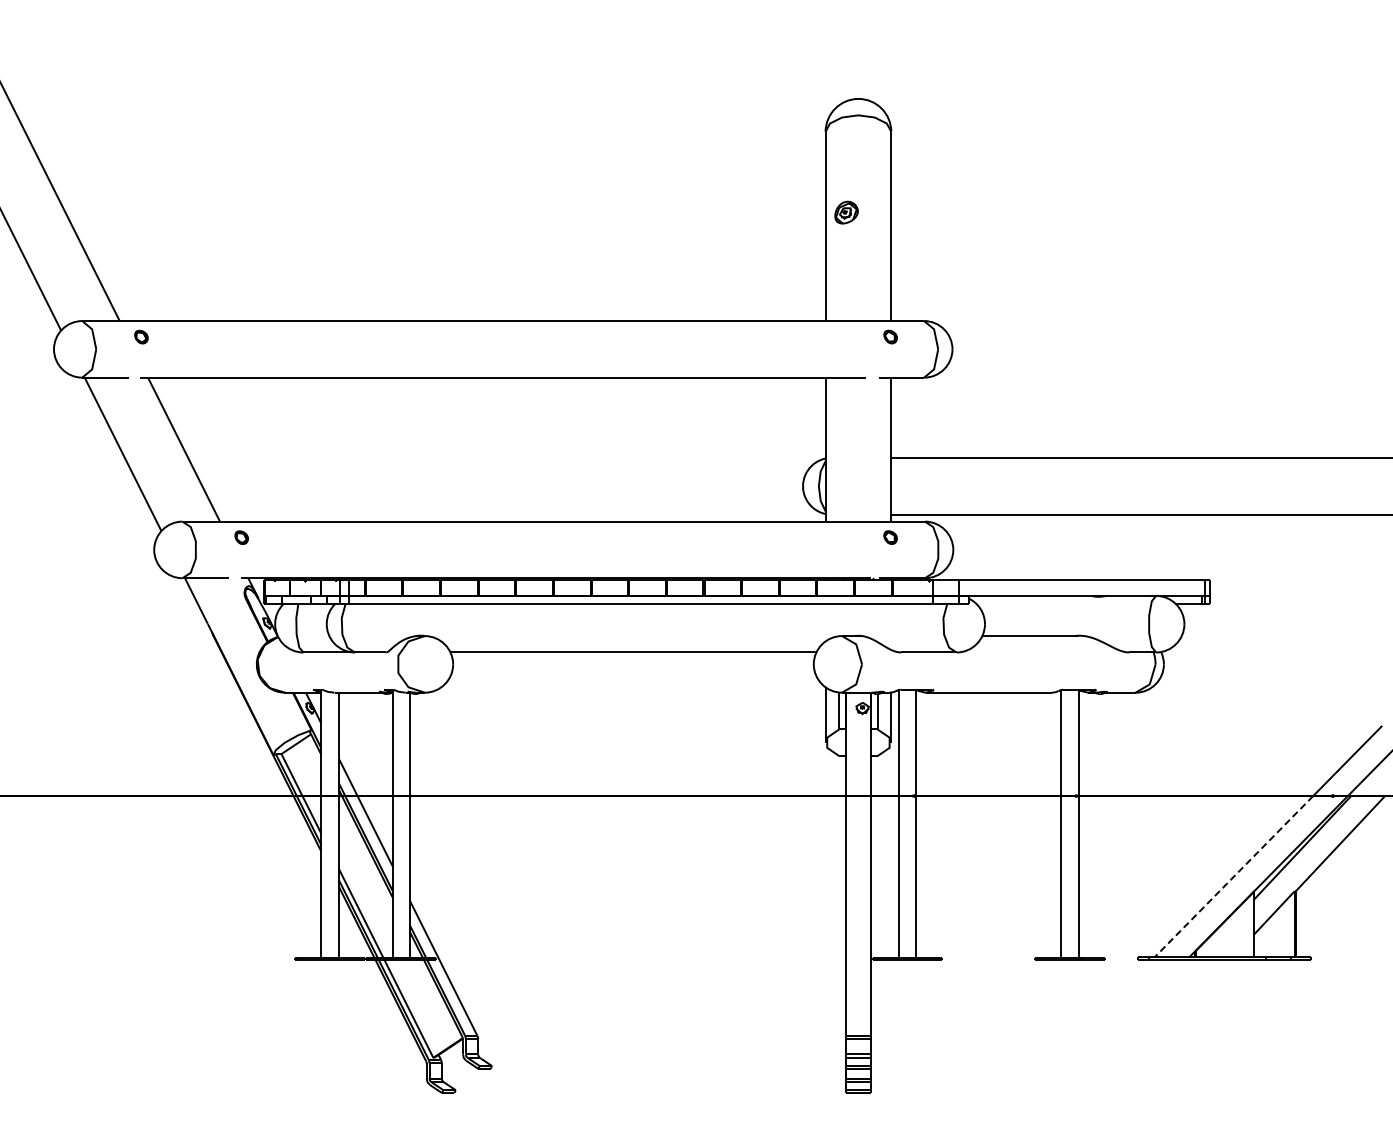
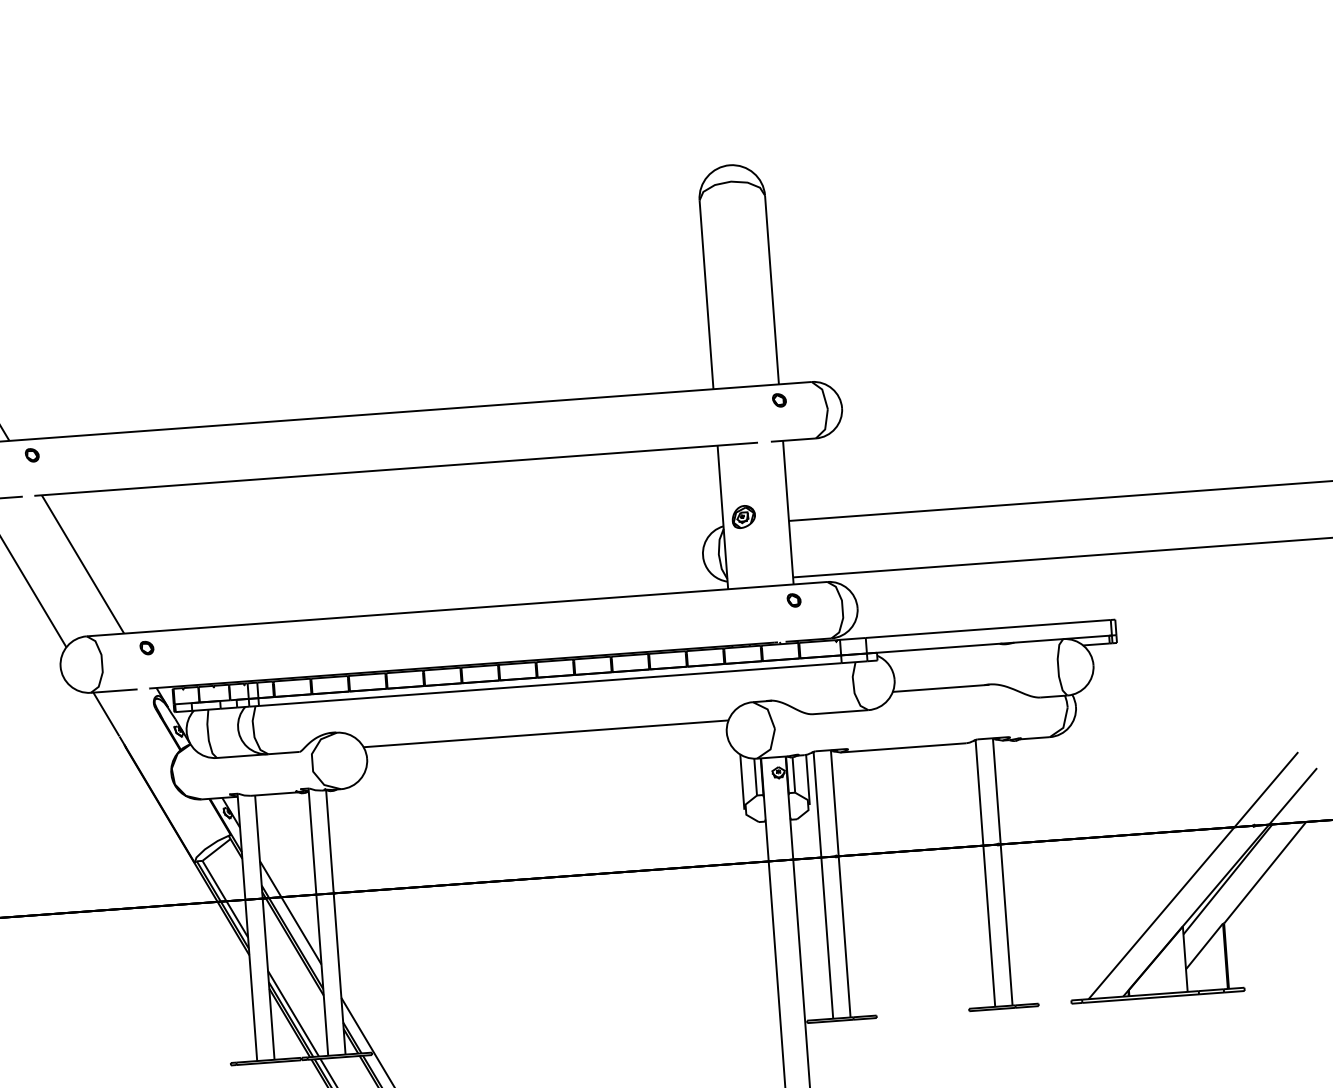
part: (846, 212) -> (743, 516), moved
line: (1234, 876) -> (1161, 913), dashed -> solid

